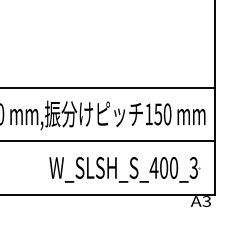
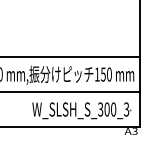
text: (153, 167) -> (100, 109), W_SLSH_S_400_3 -> W_SLSH_S_300_3

